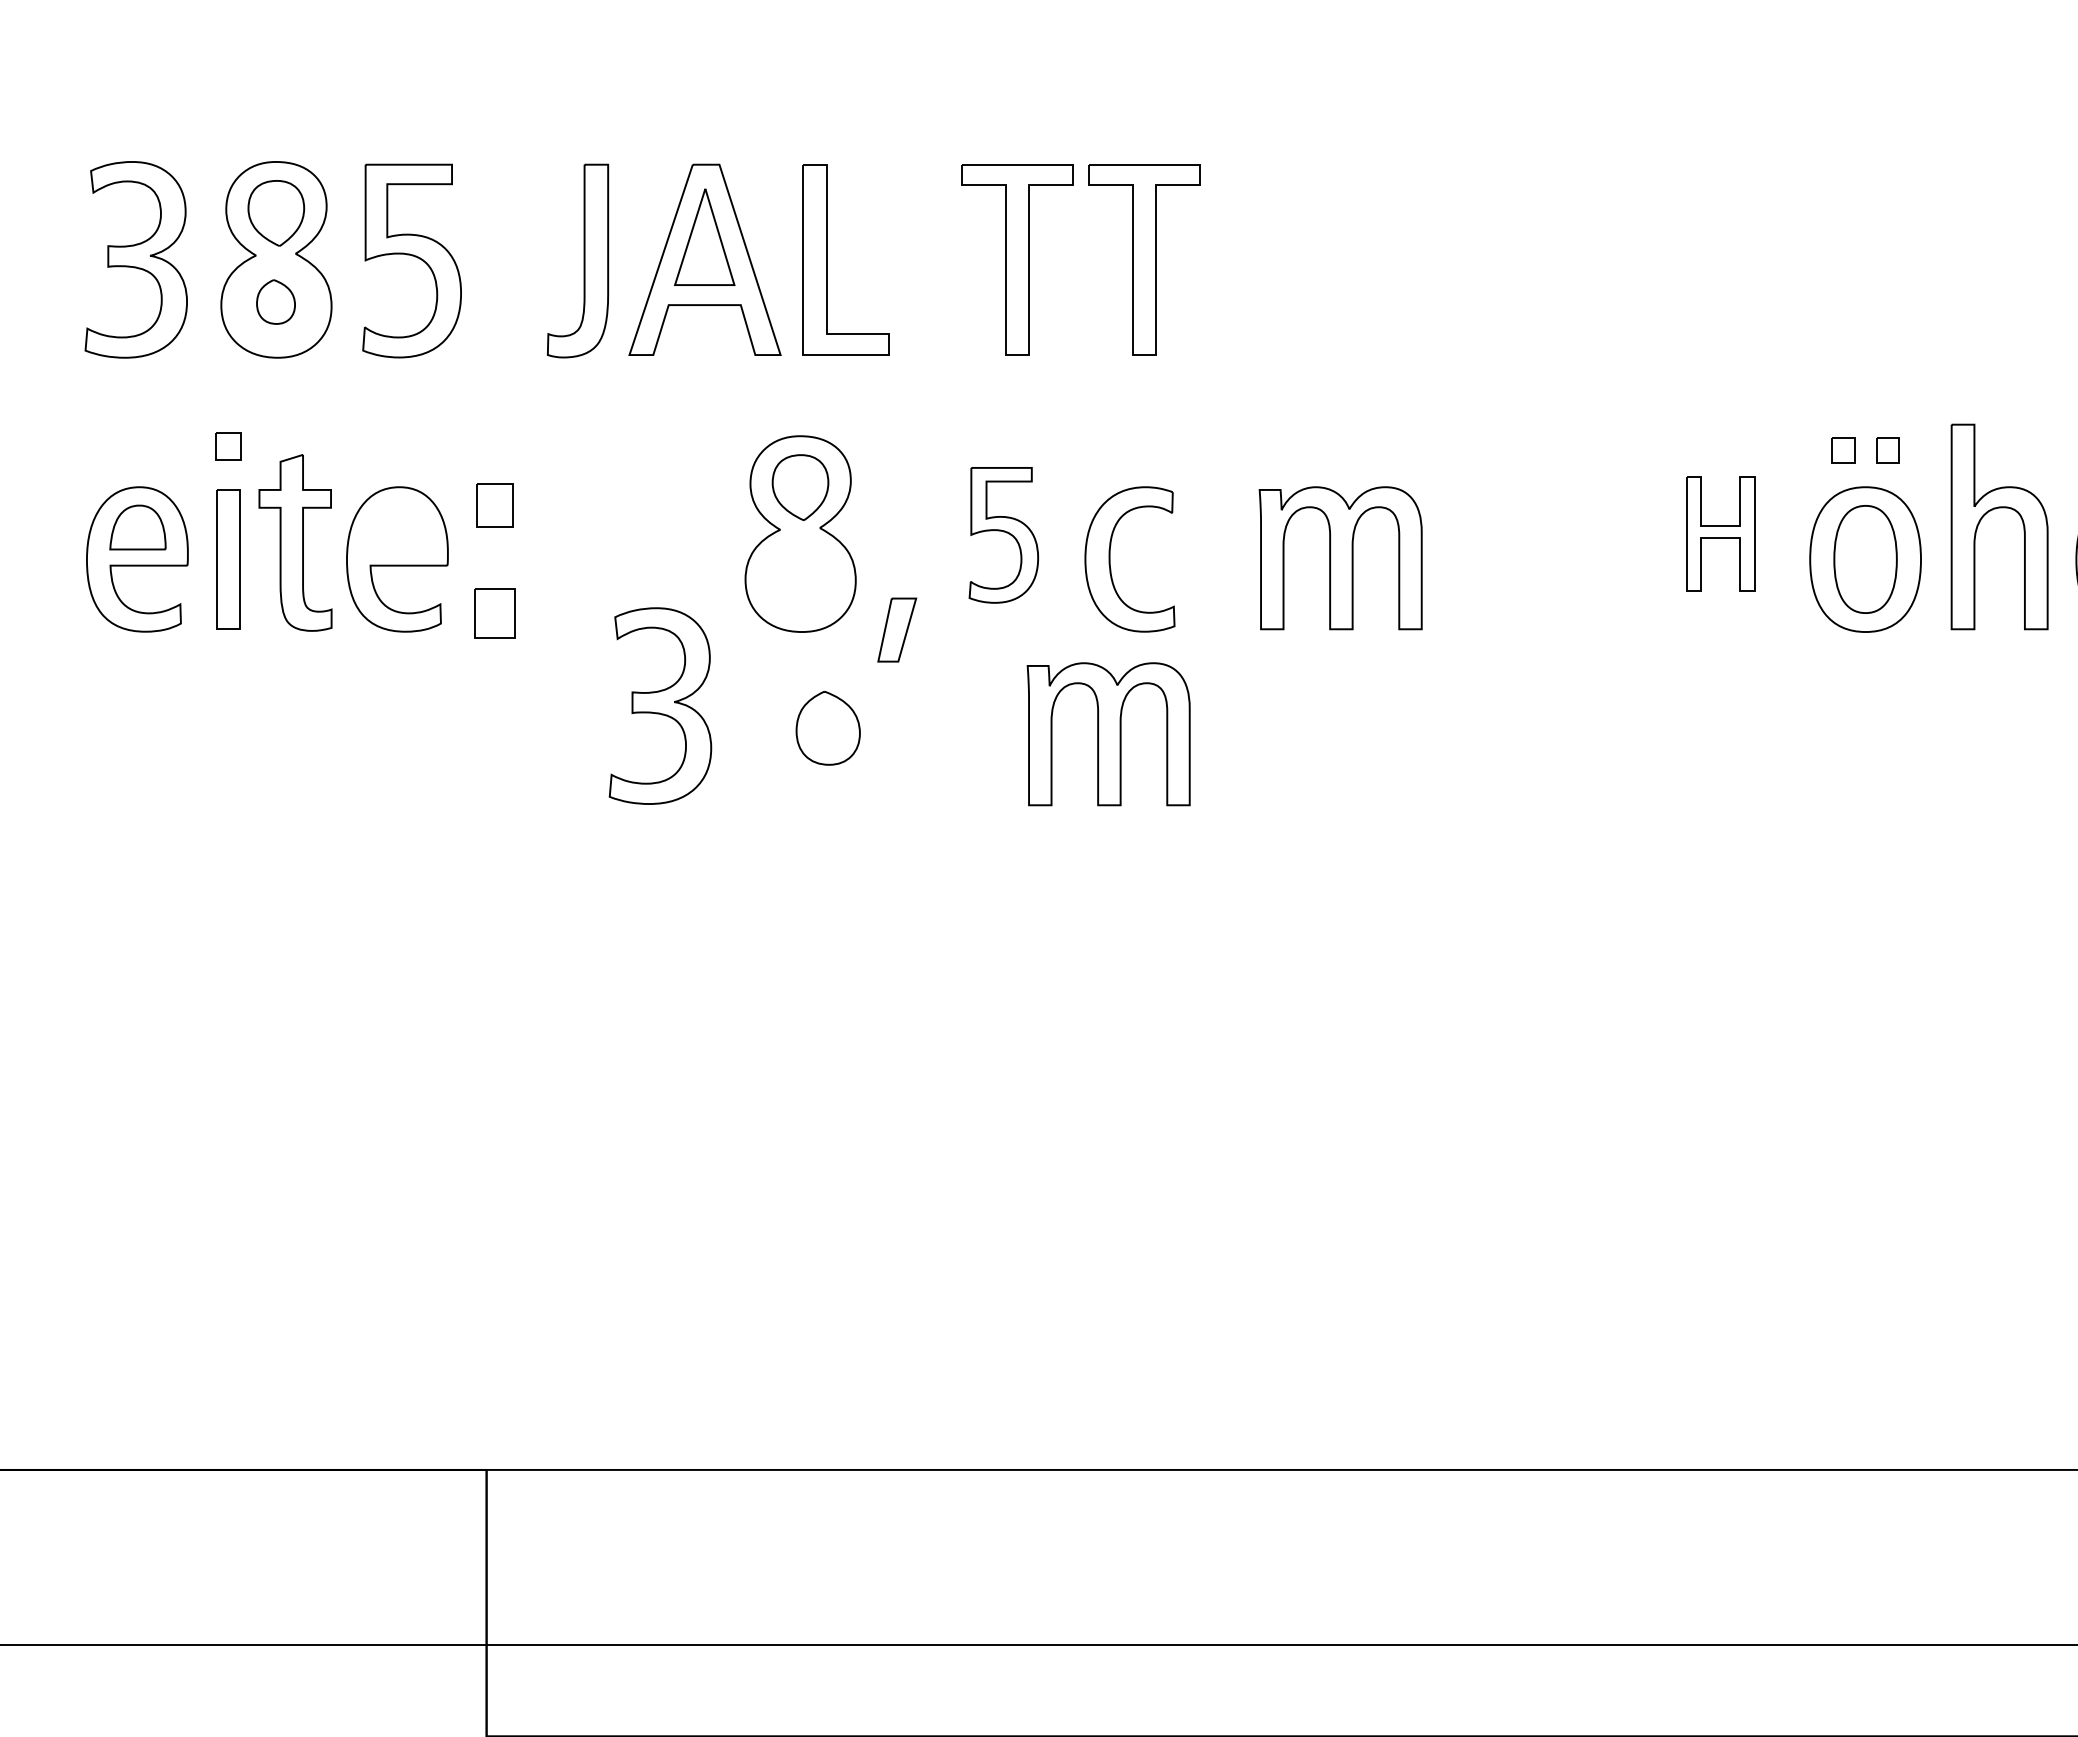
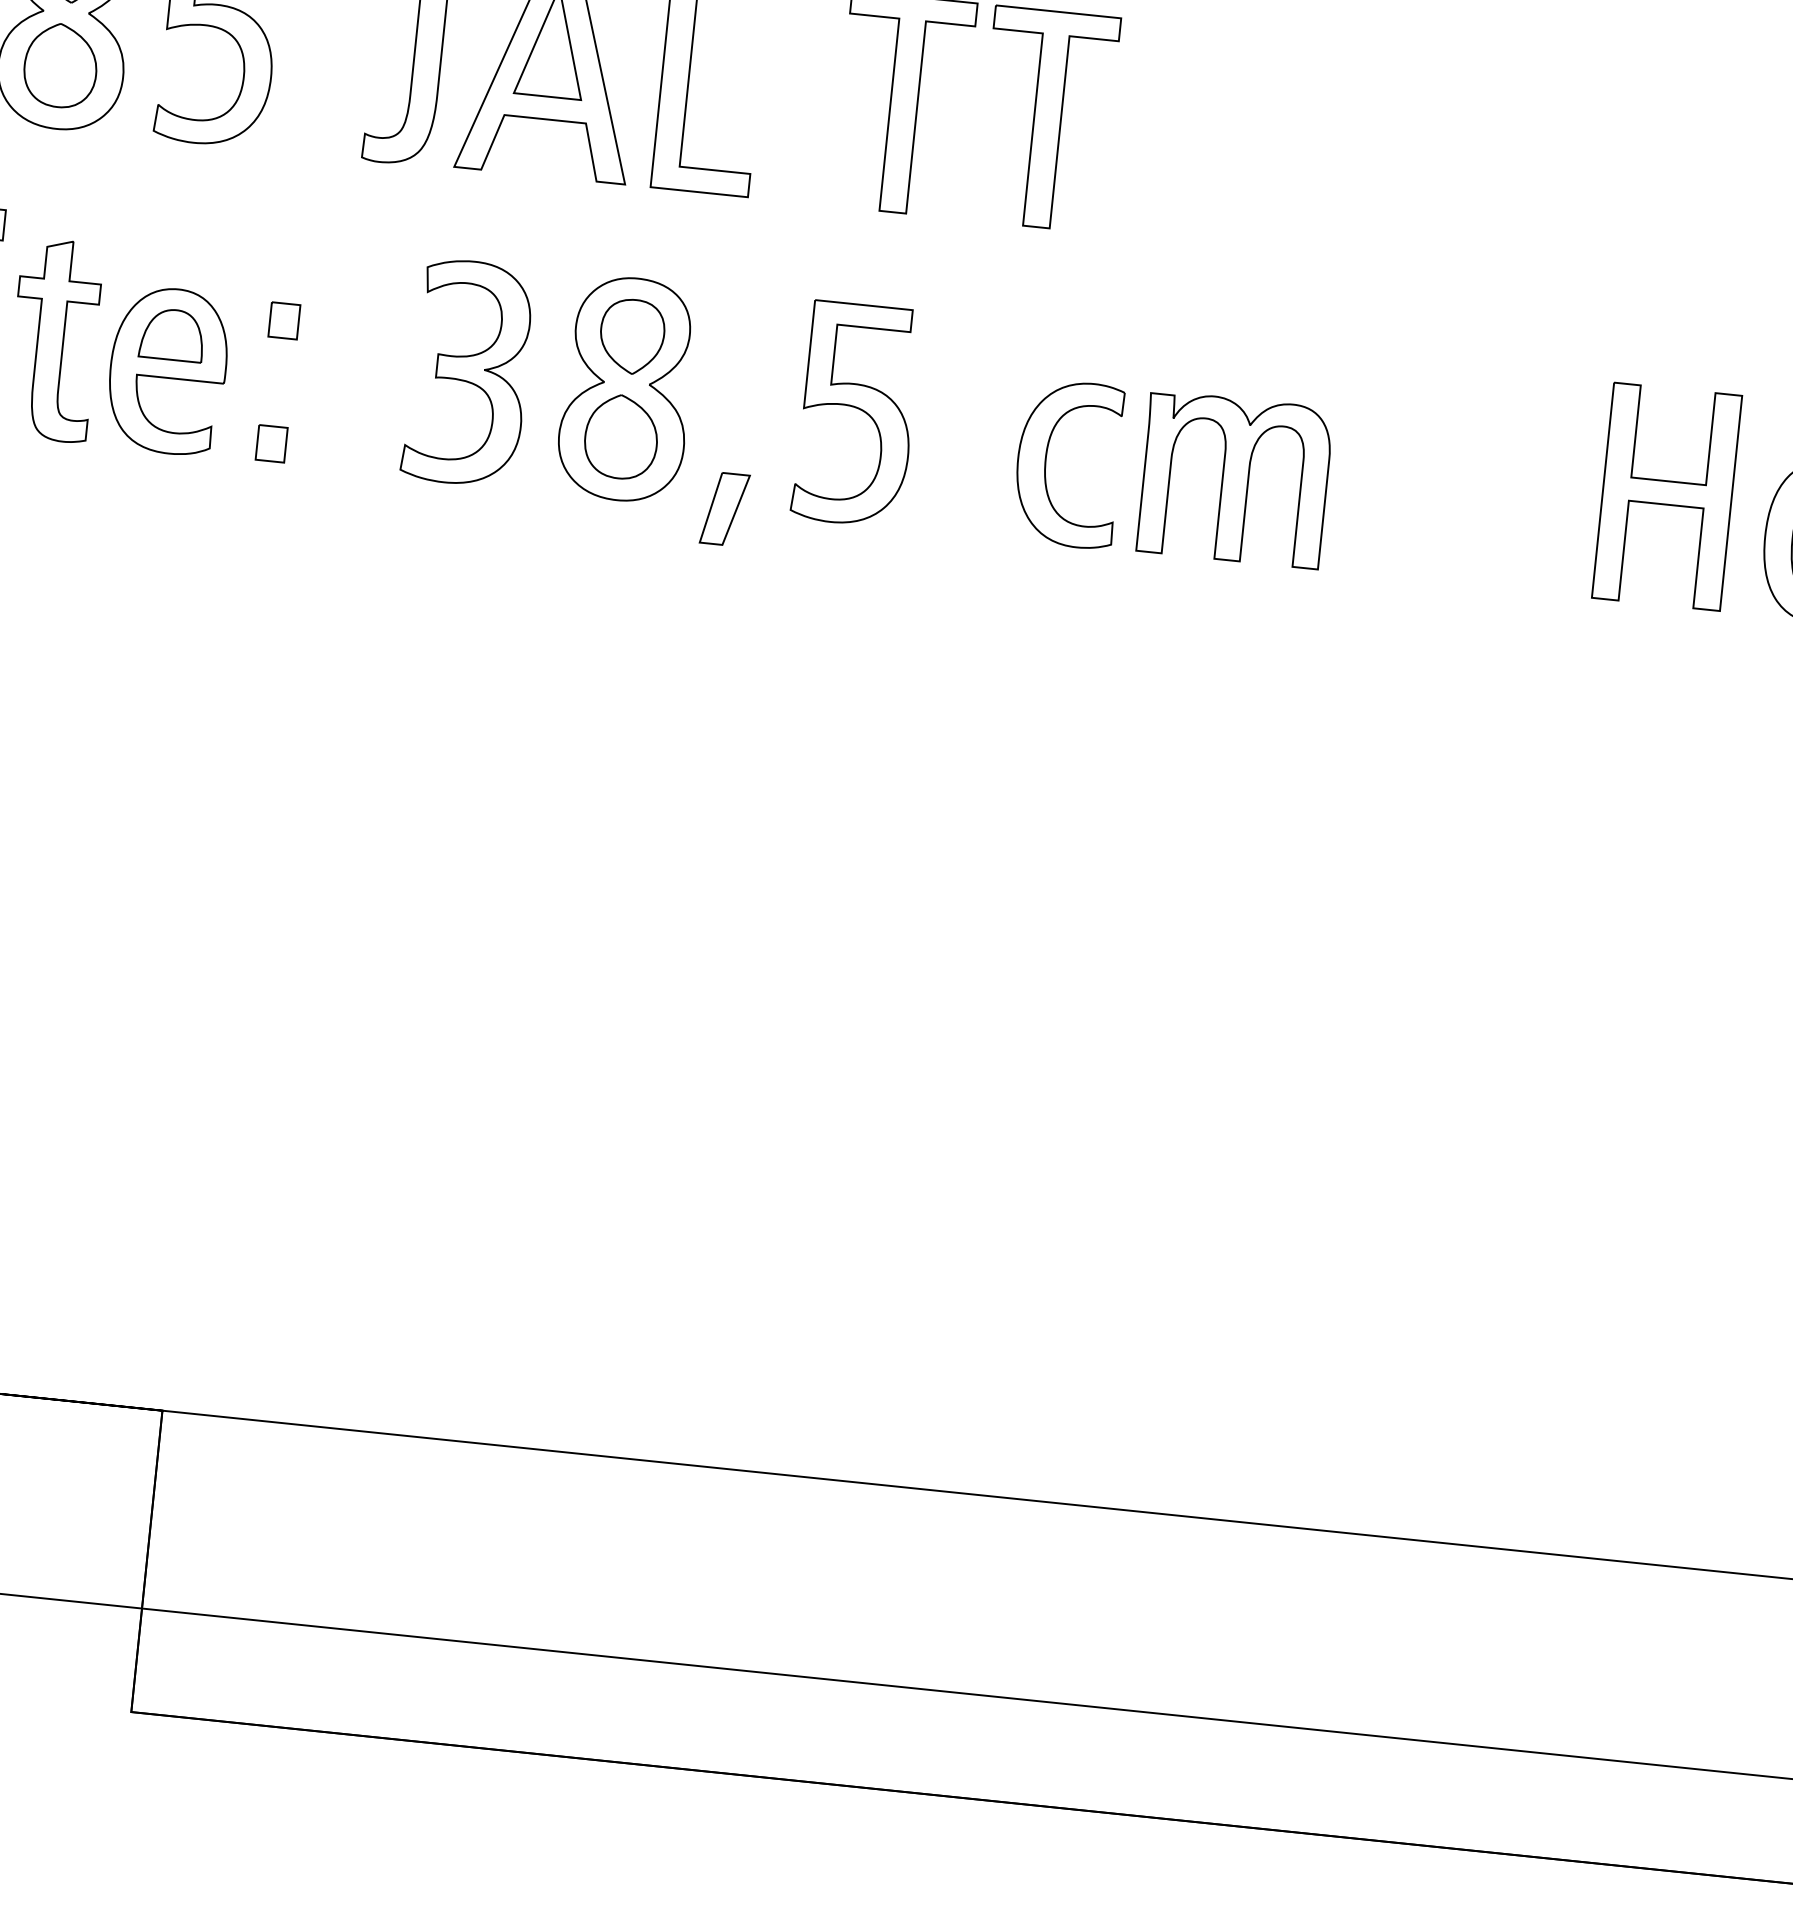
part: (275, 301) -> (60, 65), size x1.67
part: (494, 504) -> (284, 320), size x0.71
part: (397, 527) -> (171, 334), added
part: (1720, 533) -> (1666, 496), size x1.67
part: (1003, 535) -> (856, 414), size x1.43
part: (1110, 559) -> (1046, 461), moved
part: (494, 613) -> (271, 443), size x0.62
part: (660, 705) -> (468, 372), moved
part: (827, 728) -> (620, 437), moved
part: (1108, 734) -> (951, 651), removed

